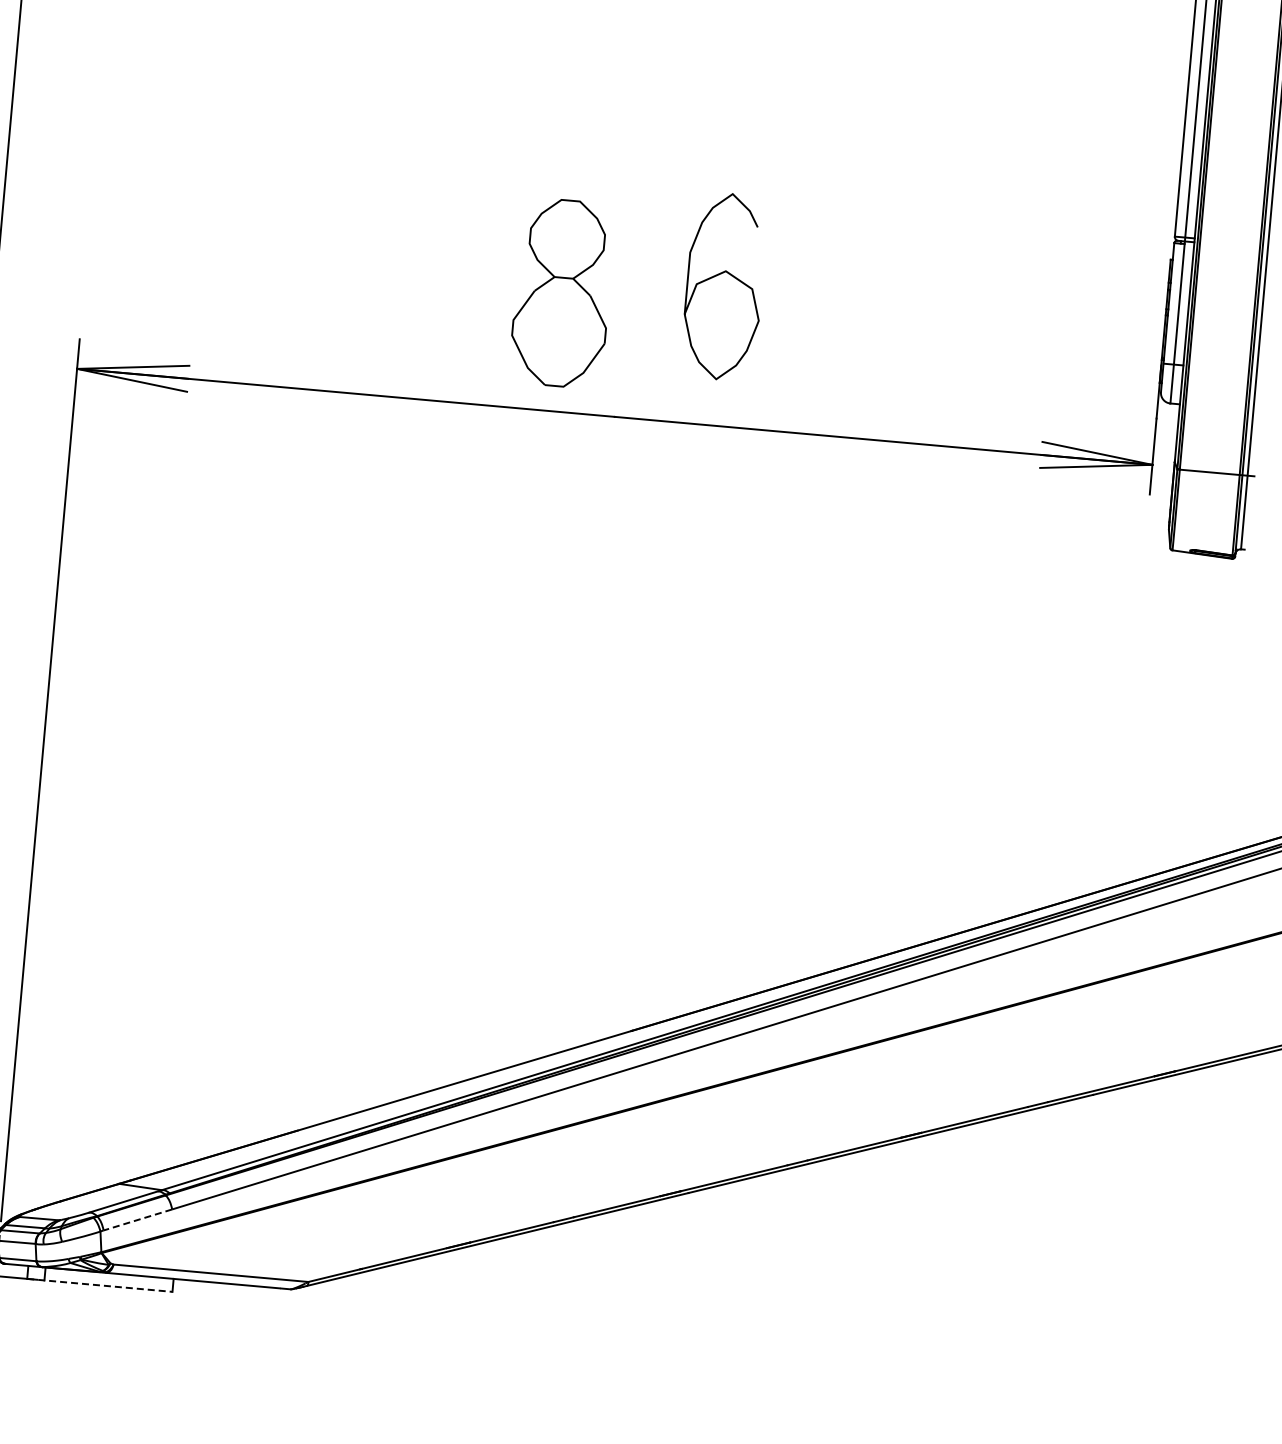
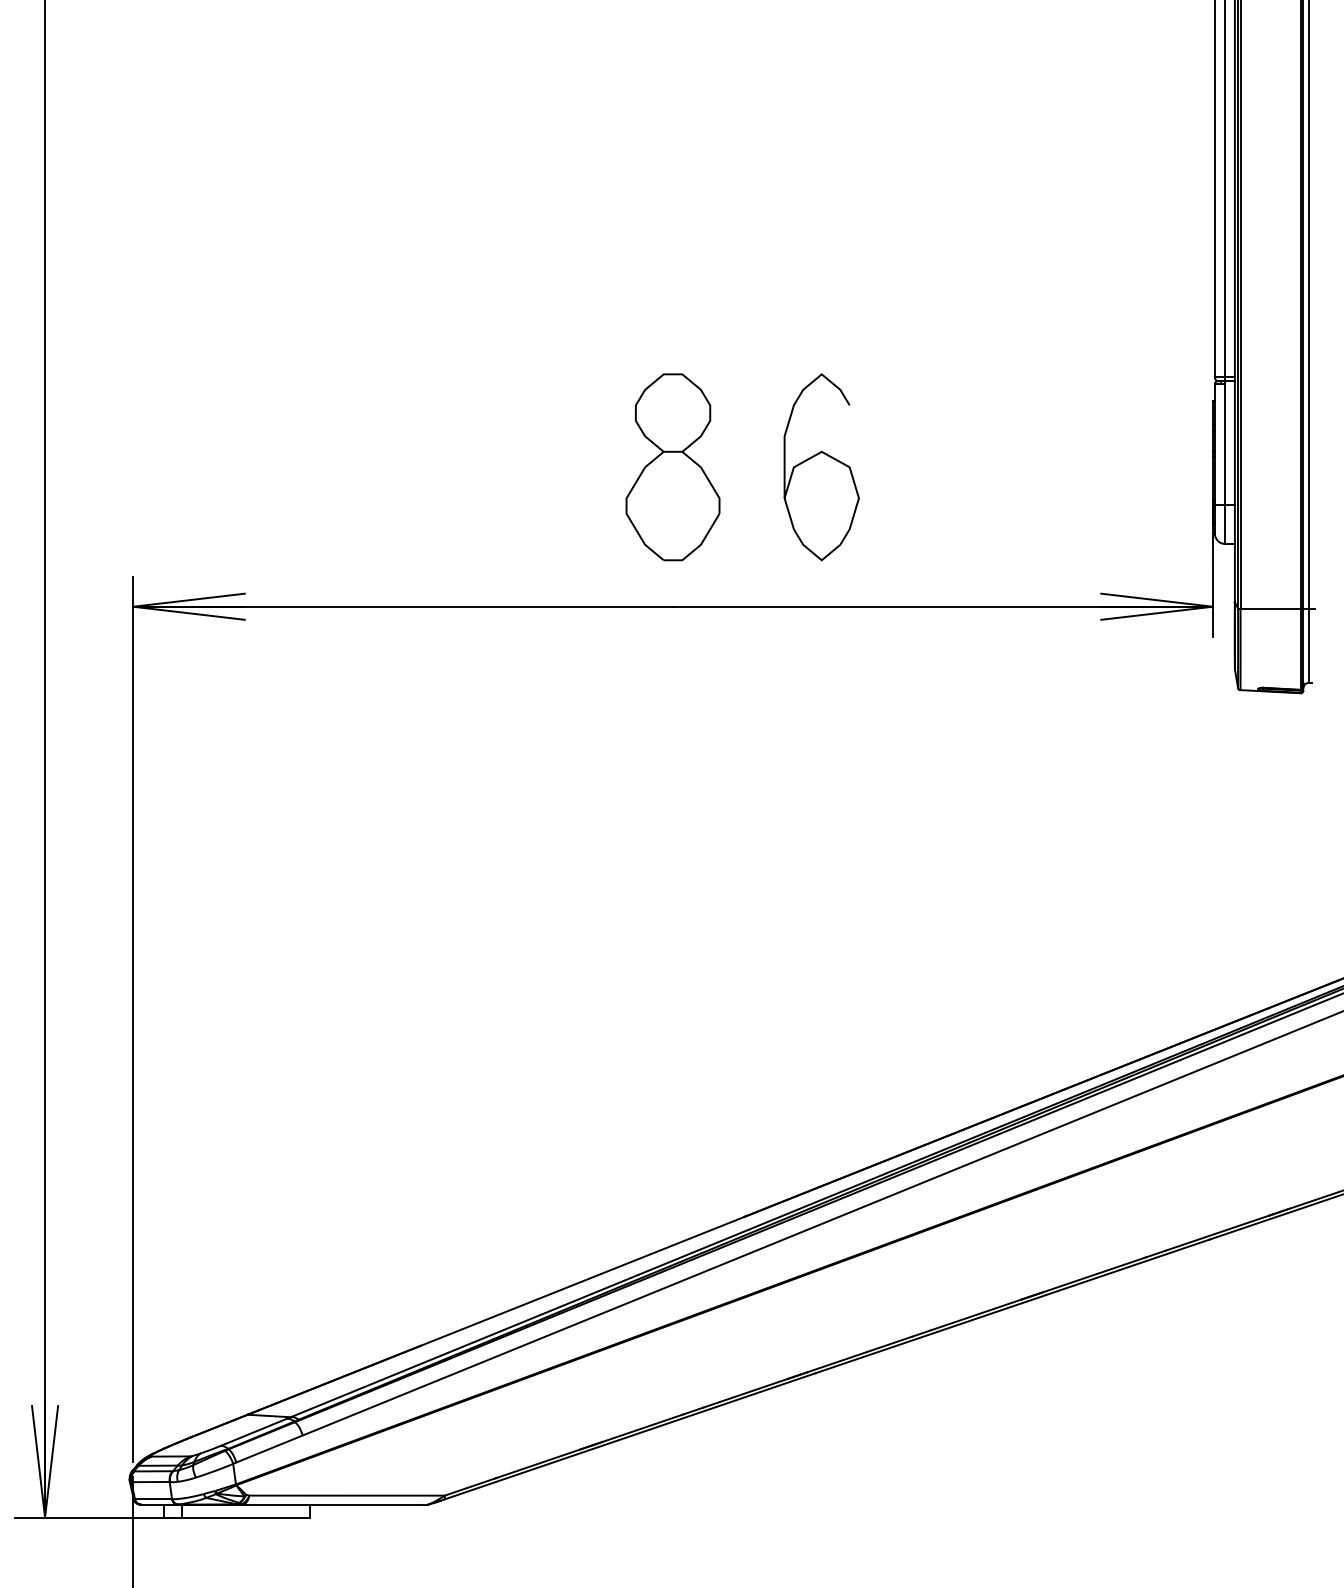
curve: (719, 275) -> (815, 456), moved
part: (561, 293) -> (672, 467), moved
line: (137, 1220) -> (269, 1449), dashed -> solid
line: (99, 1285) -> (237, 1517), dashed -> solid

